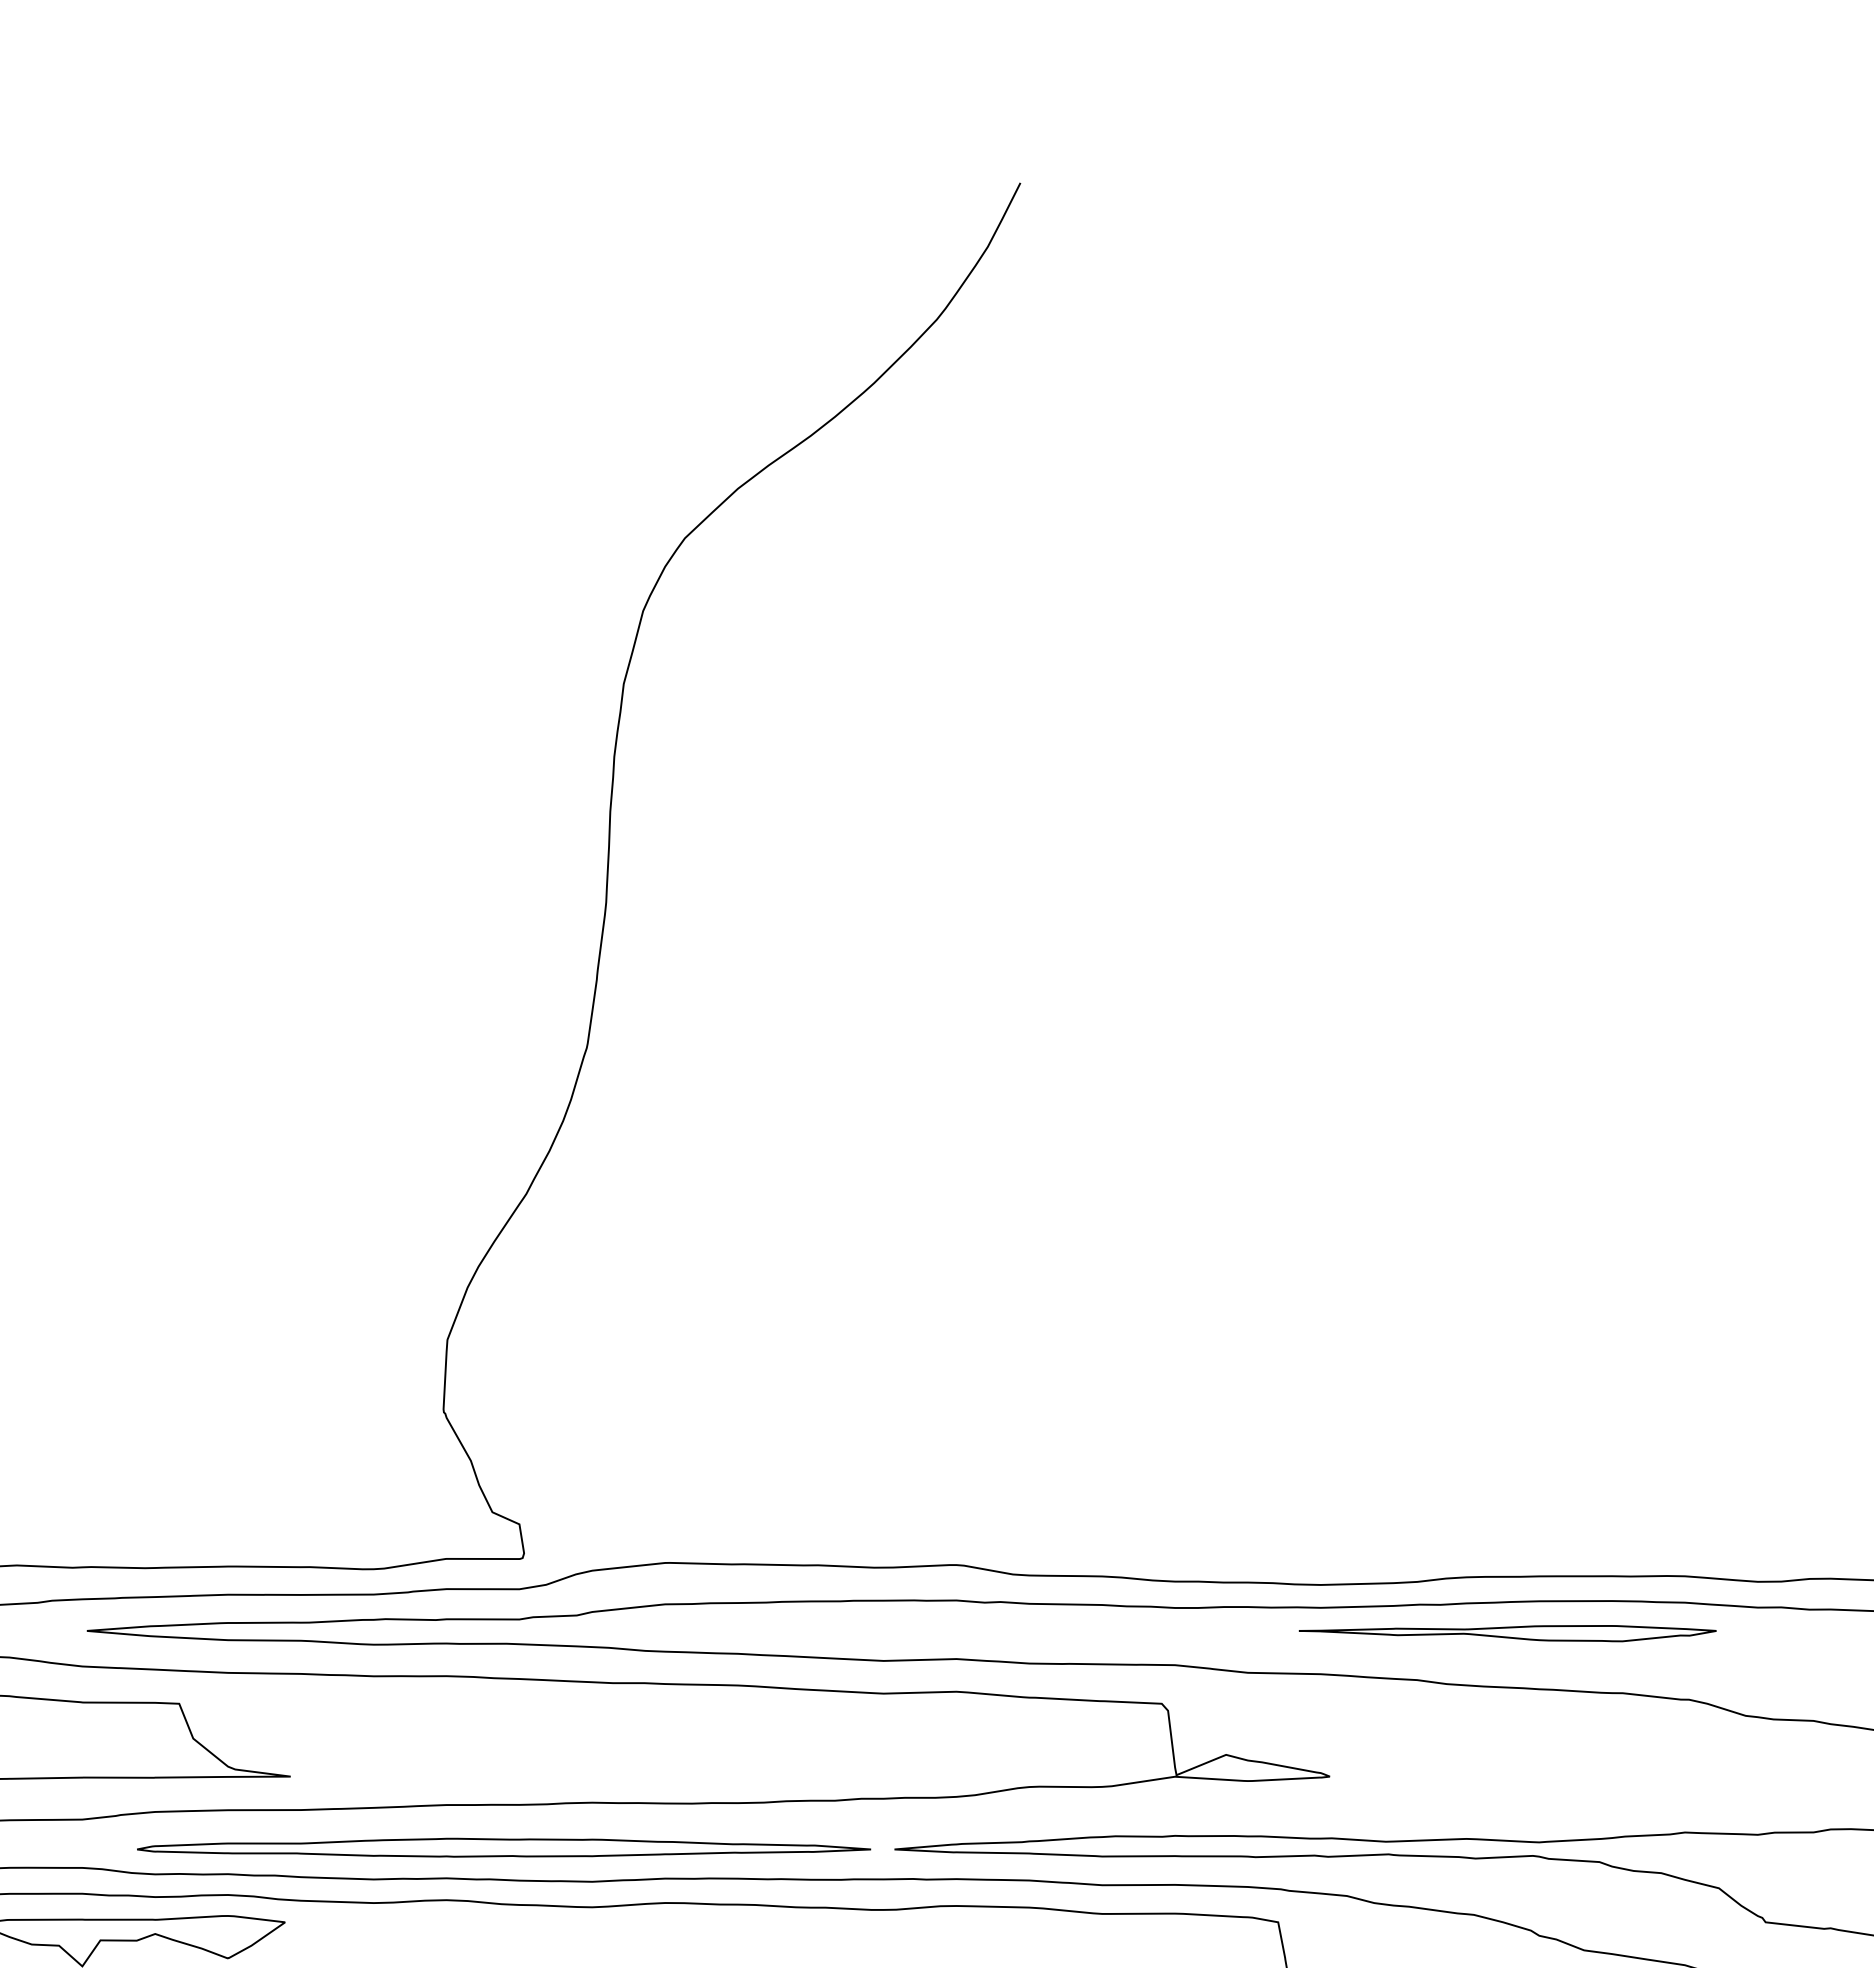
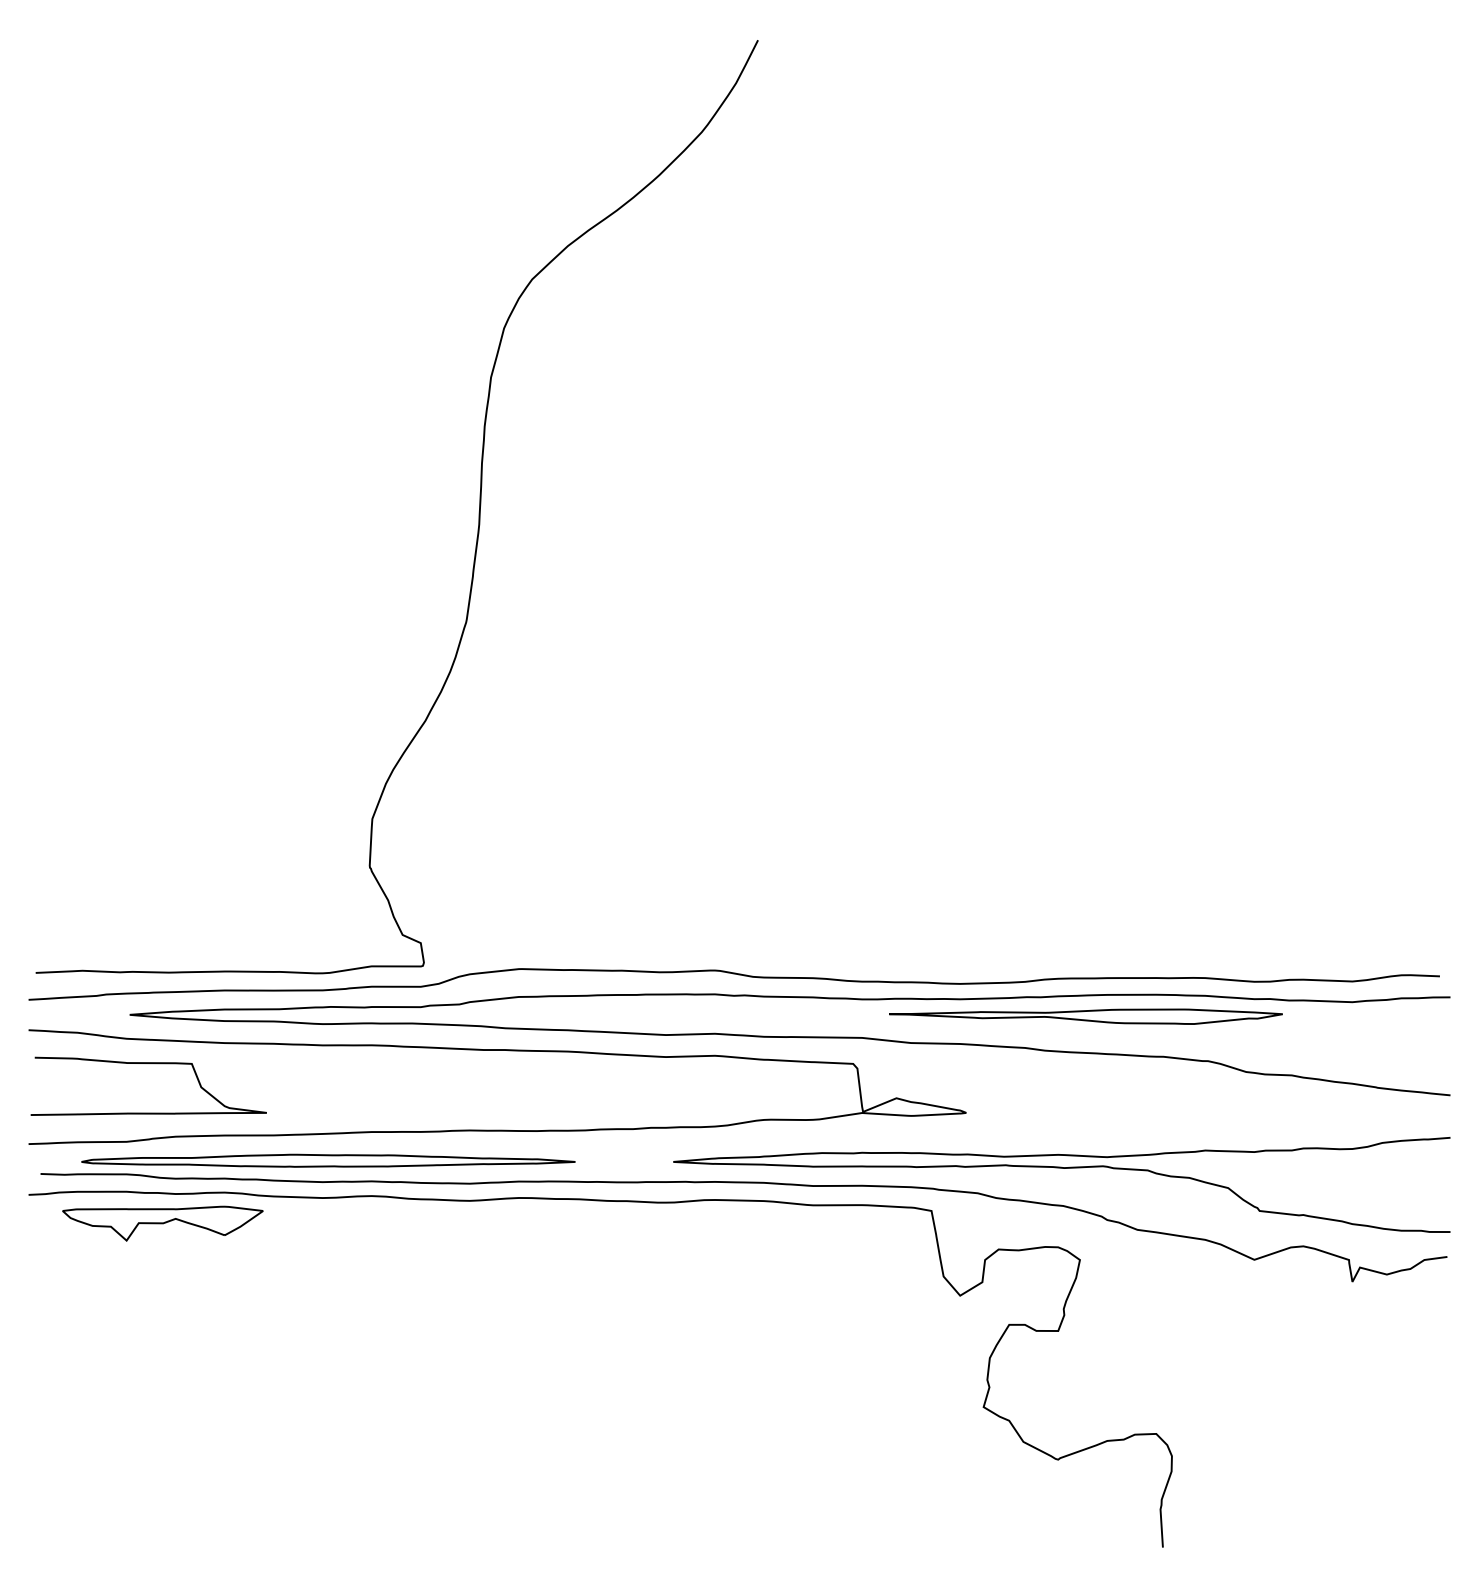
part: (1506, 1633) -> (1085, 1016), size x1.4
part: (504, 1847) -> (328, 1160), moved

